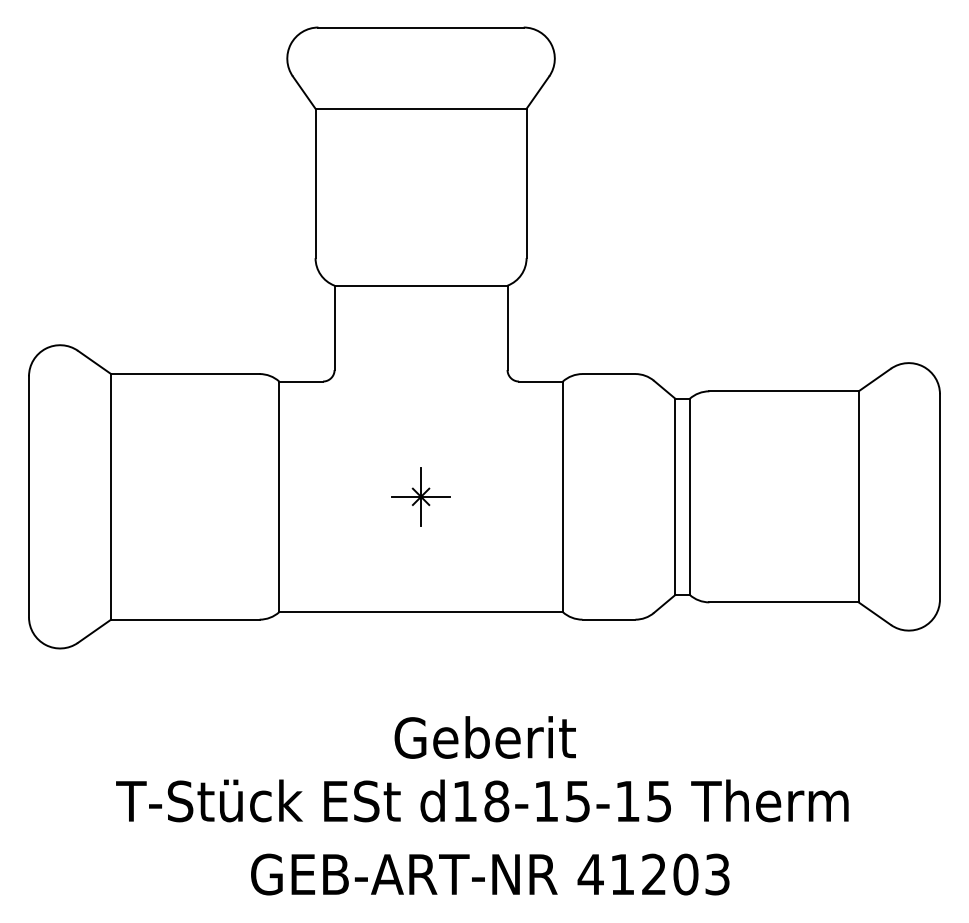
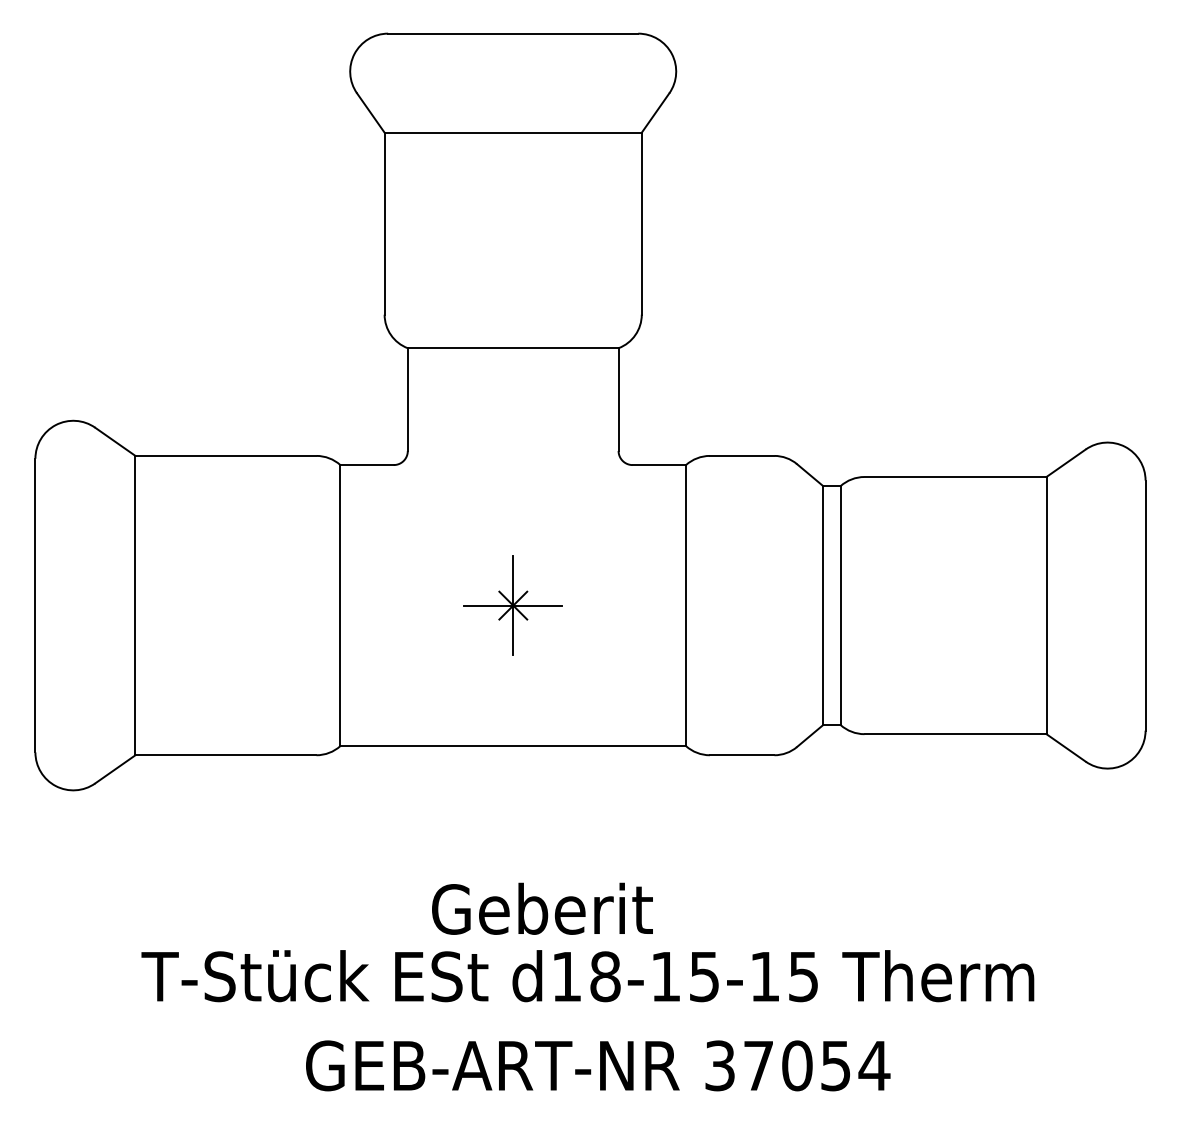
part: (420, 496) -> (512, 605), size x1.4
text: (485, 737) -> (542, 908), moved
text: (654, 874) -> (797, 1065), 41203 -> 37054

